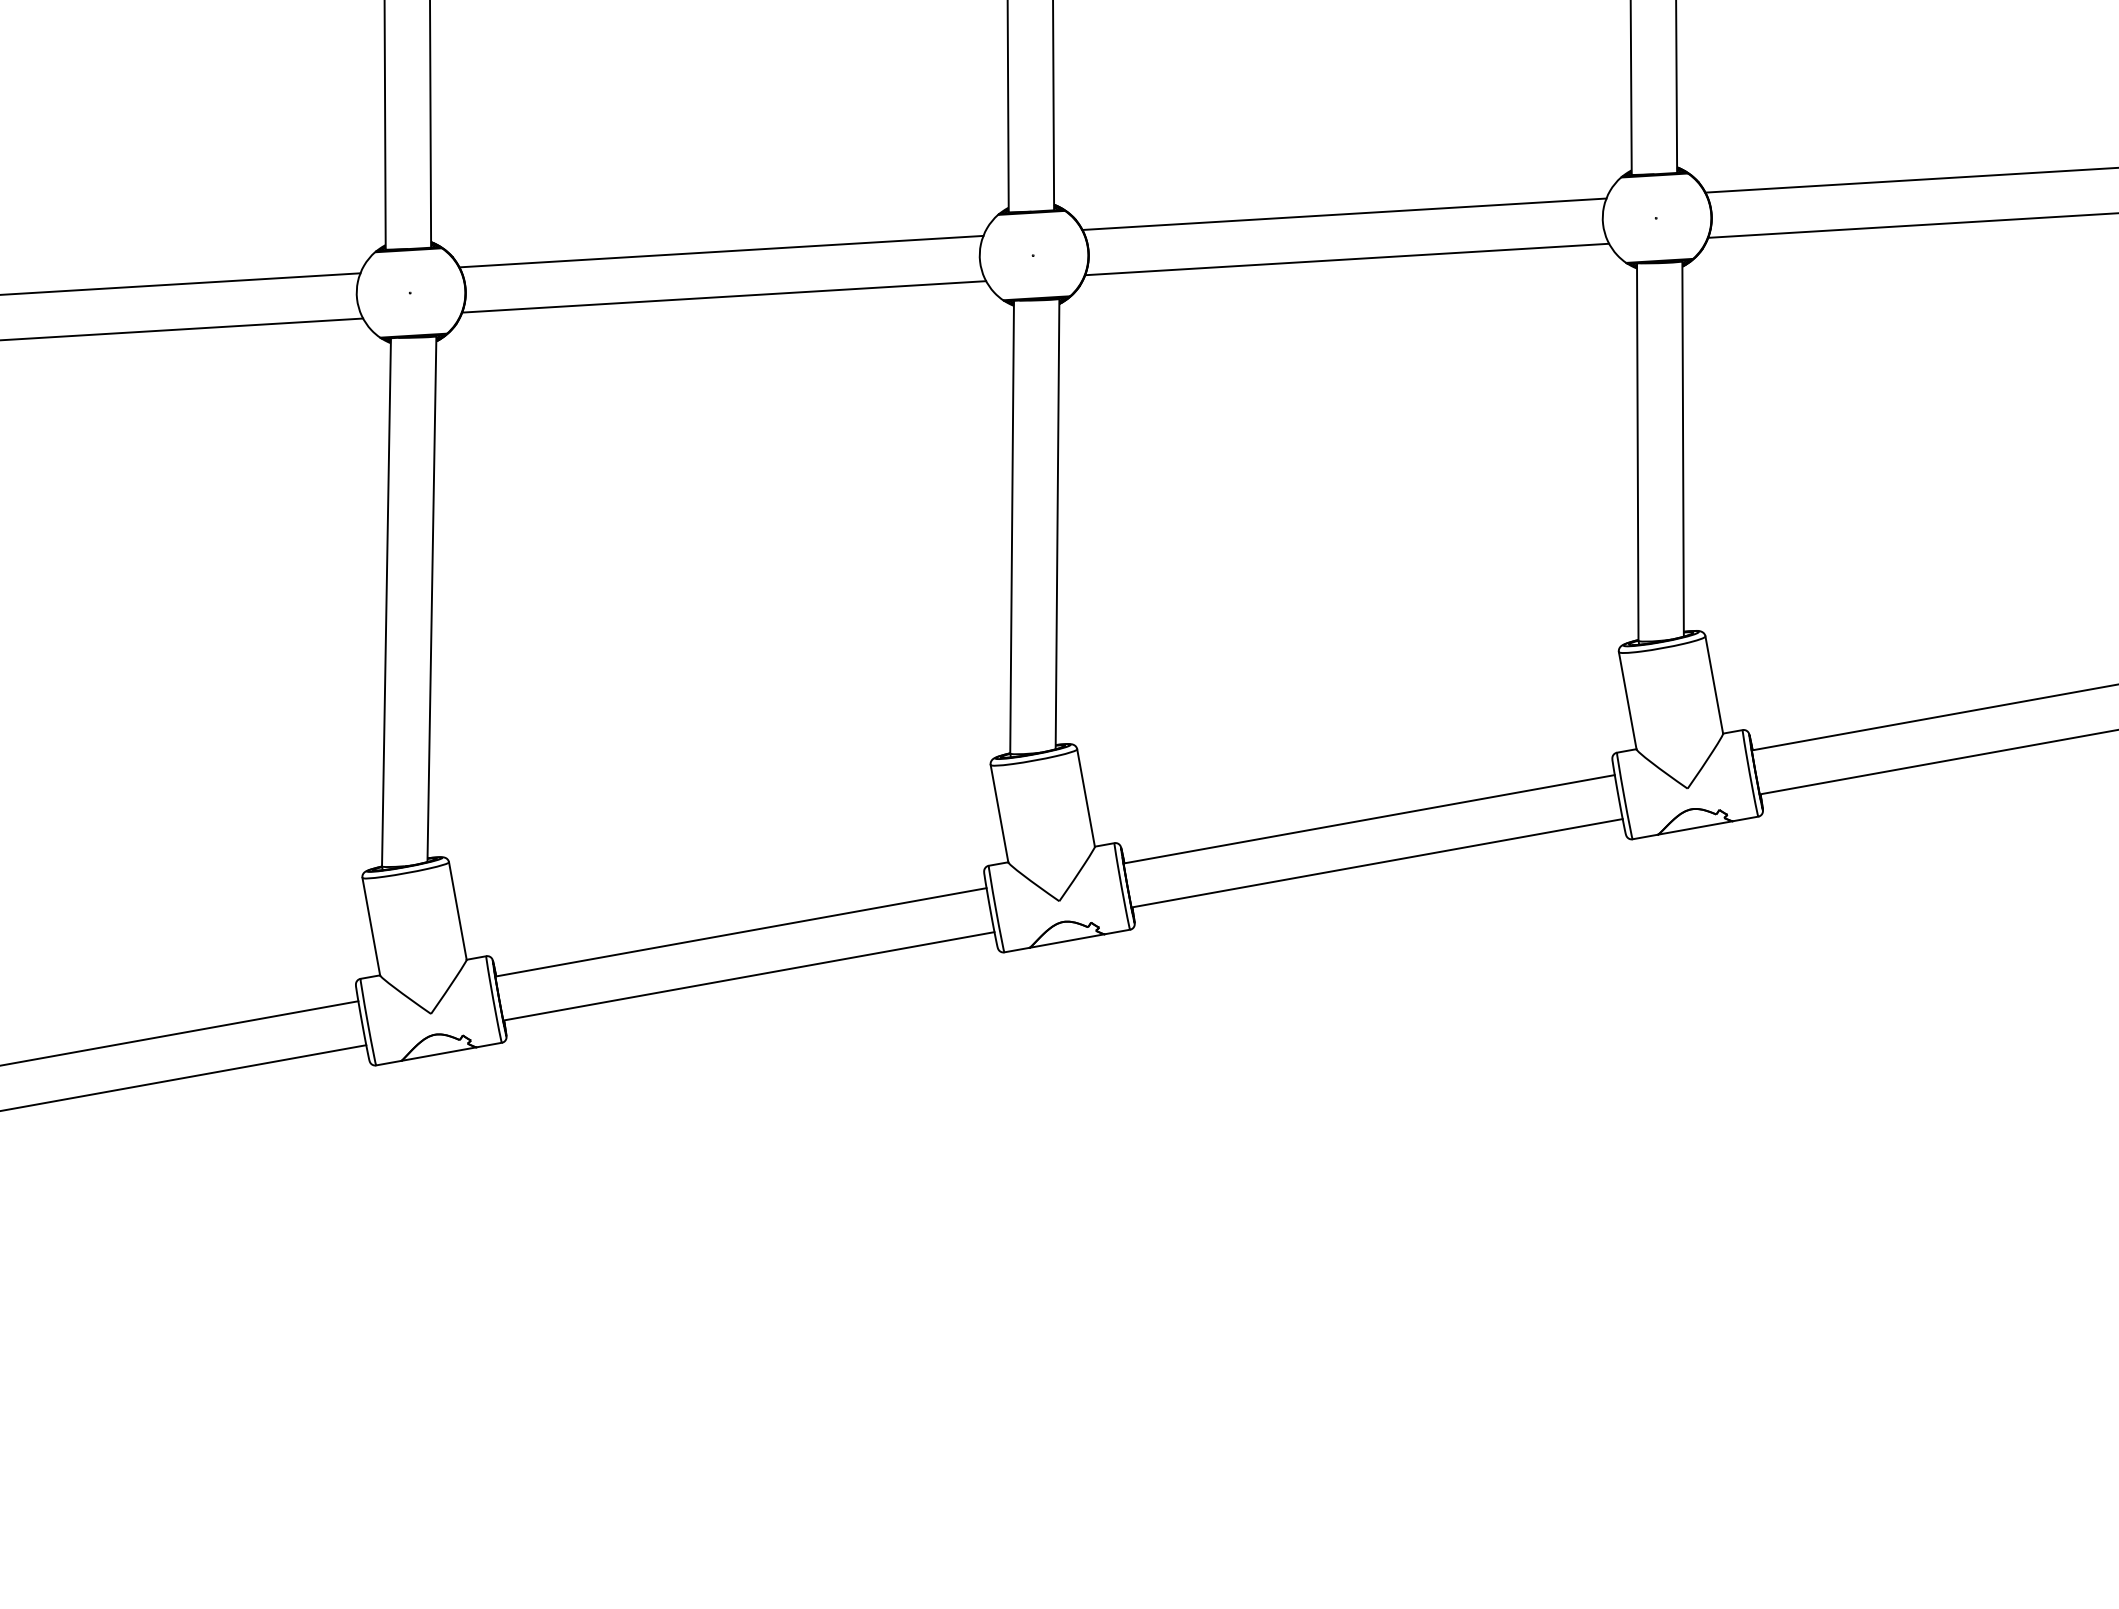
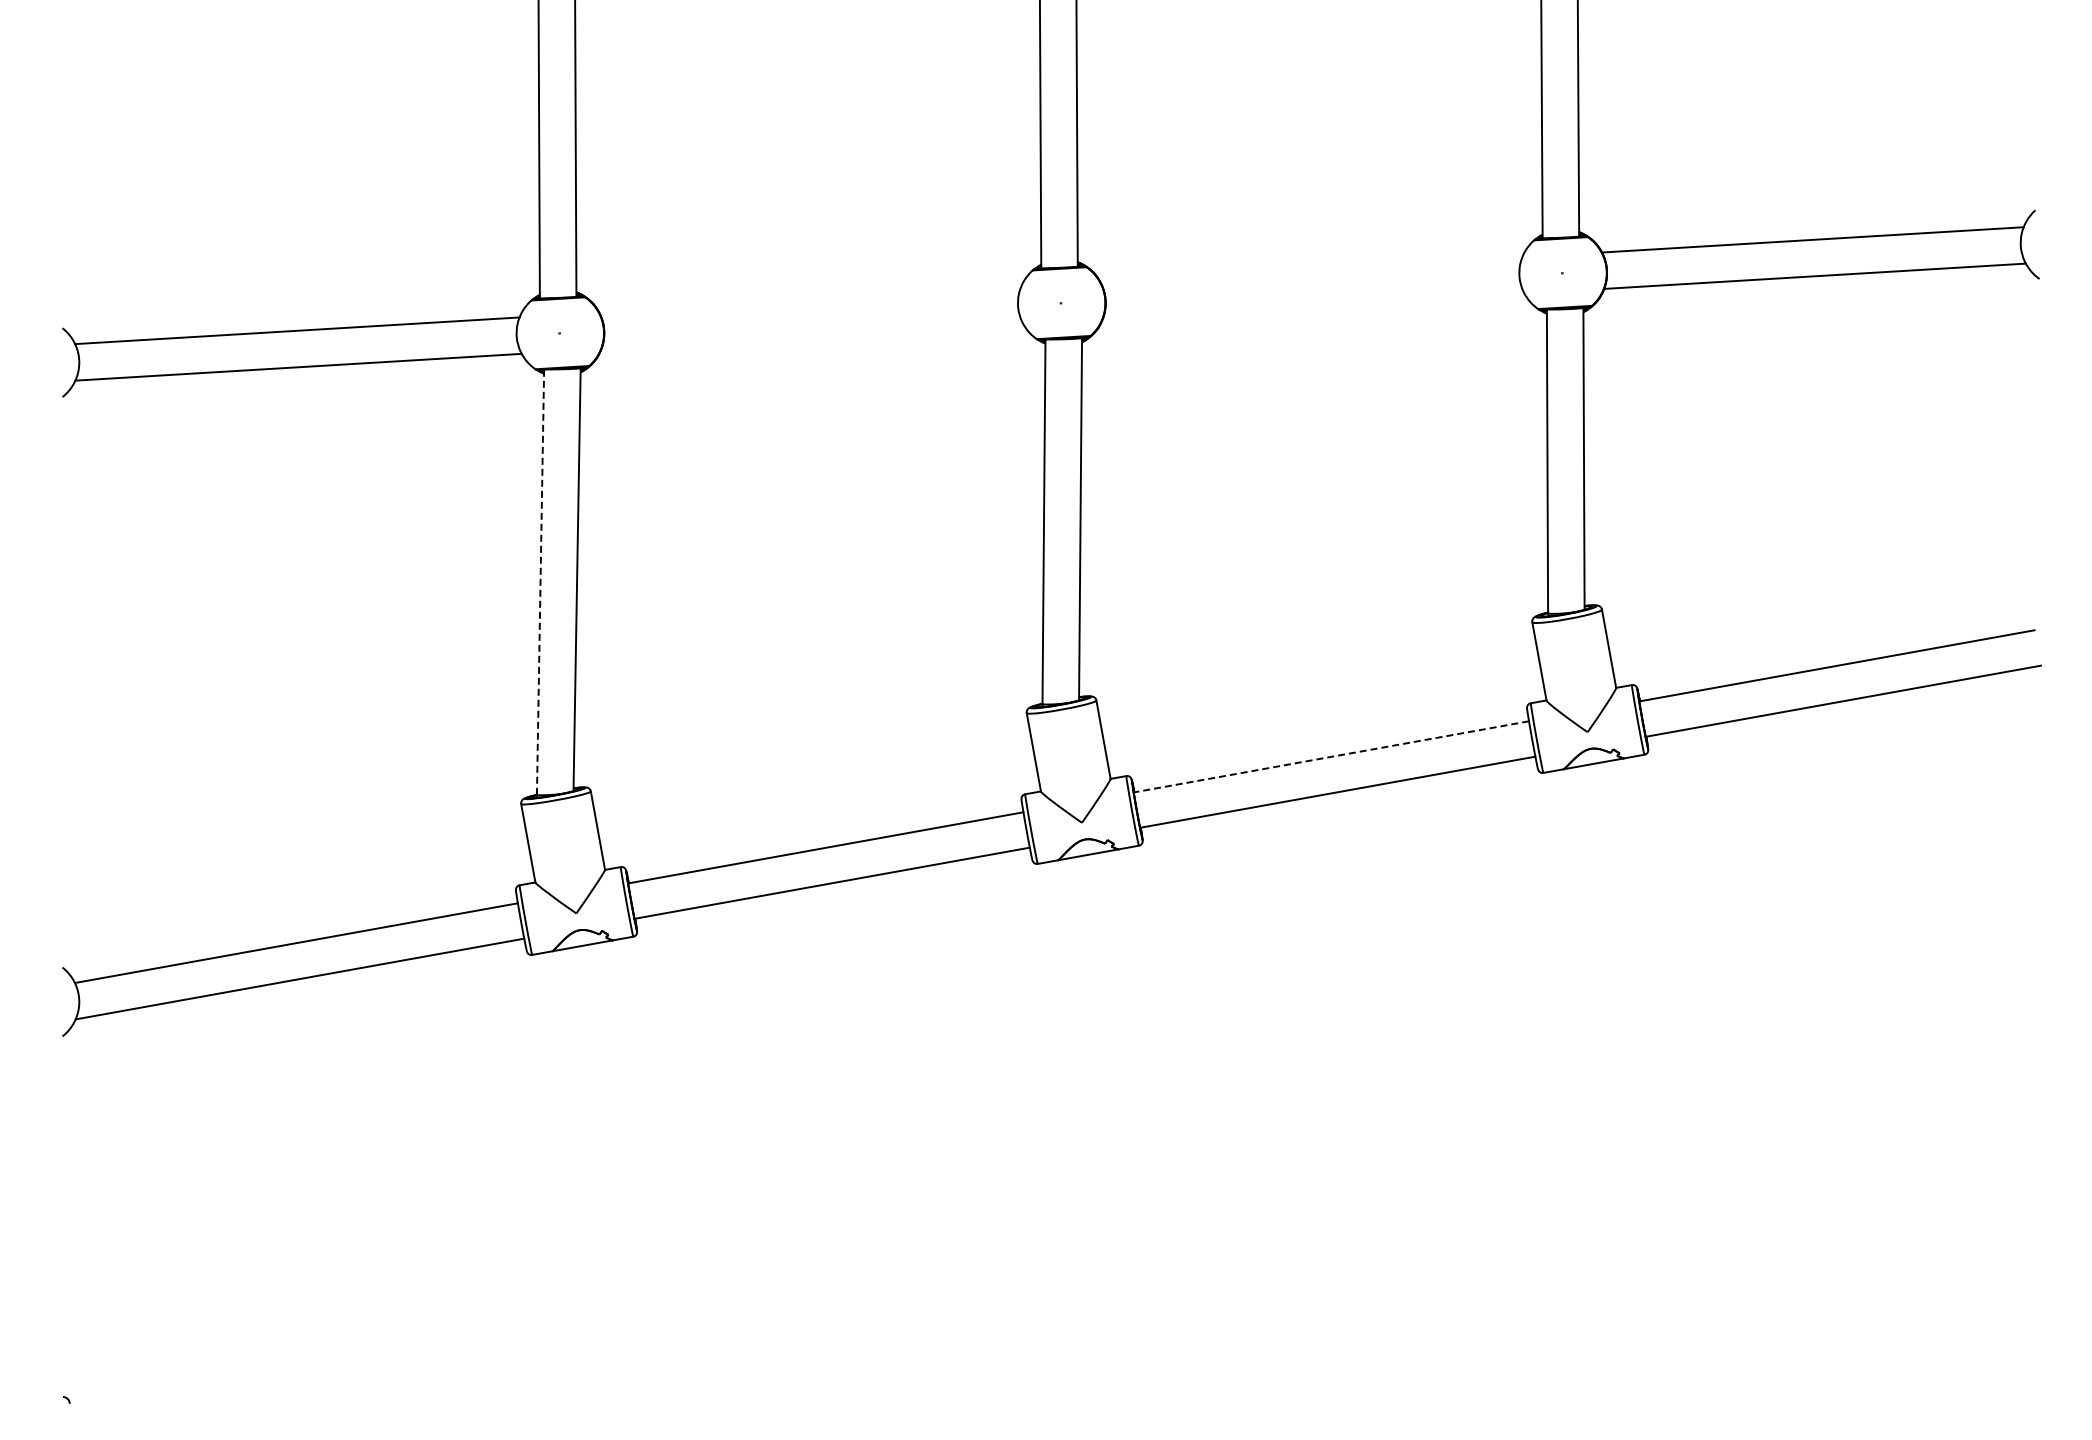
line: (1344, 213) -> (1311, 269), removed
line: (720, 250) -> (809, 299), removed
line: (1346, 259) -> (1313, 306), removed
line: (724, 296) -> (812, 336), removed
line: (386, 602) -> (540, 582), solid -> dashed
line: (1369, 818) -> (1331, 756), solid -> dashed

